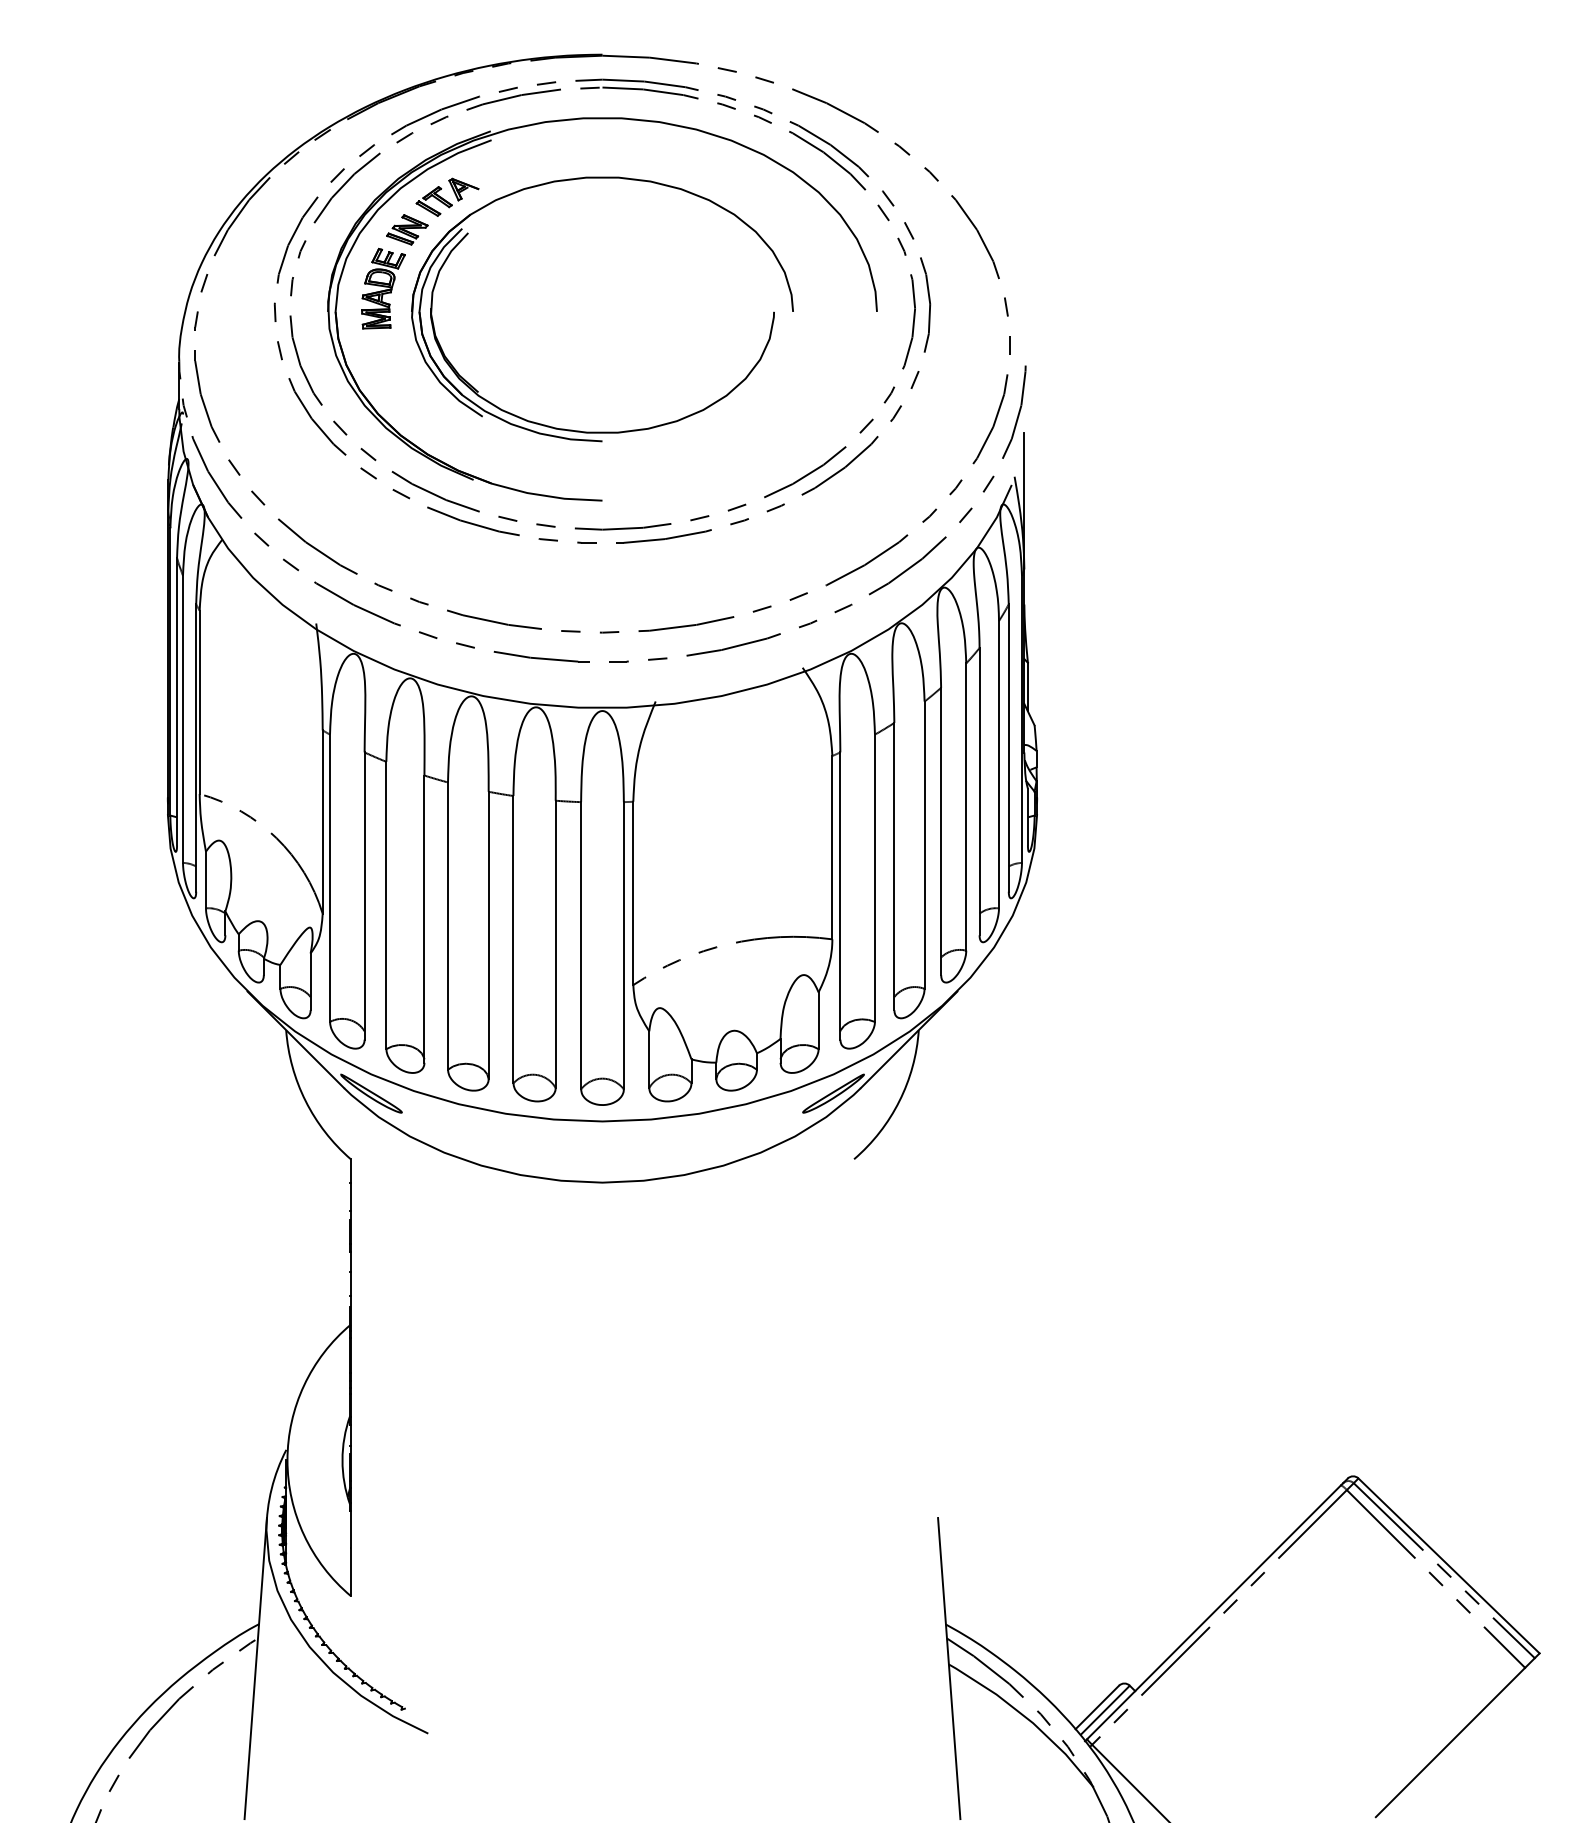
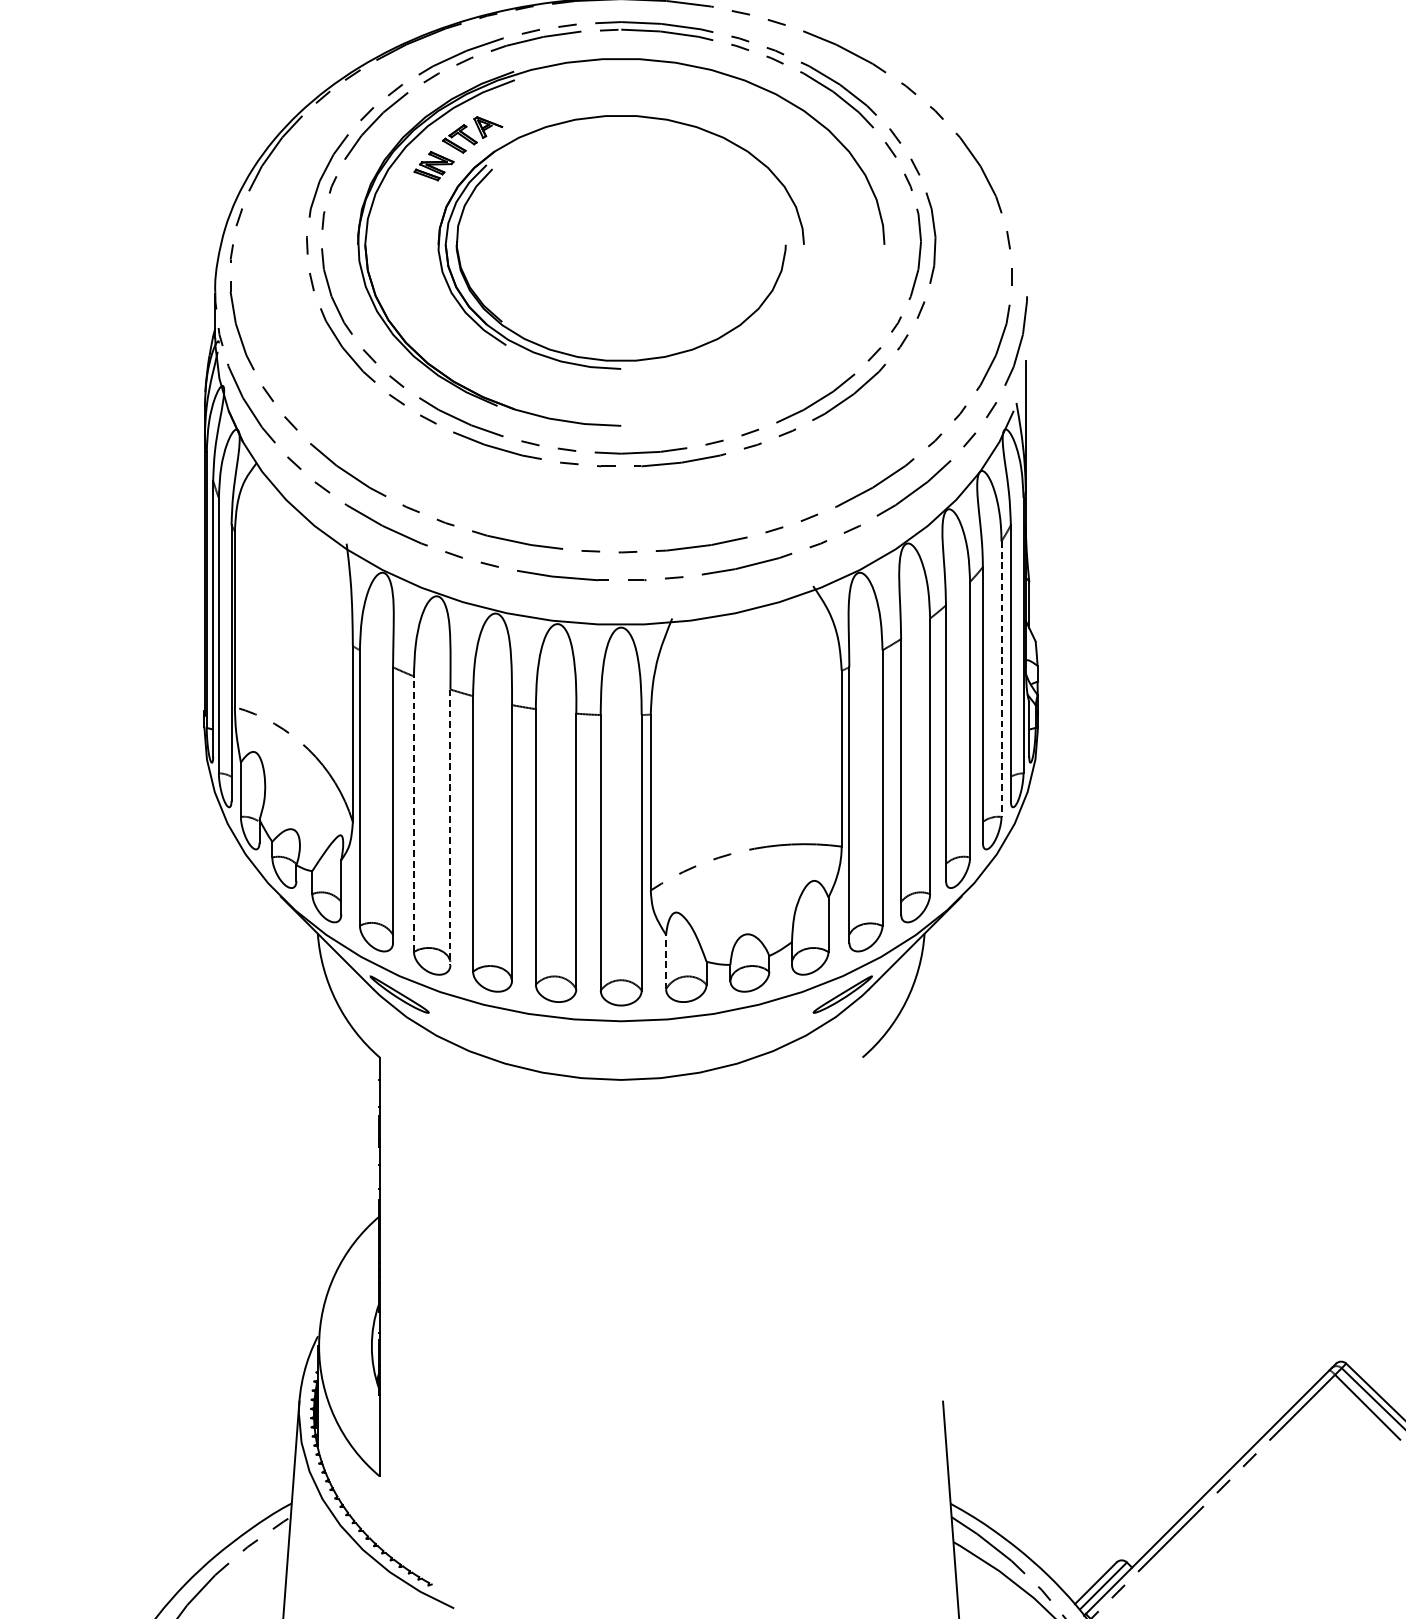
part: (383, 288) -> (411, 222), removed
line: (999, 764) -> (1001, 678), solid -> dashed
line: (386, 905) -> (414, 814), solid -> dashed
line: (424, 919) -> (450, 827), solid -> dashed
line: (649, 1059) -> (666, 961), solid -> dashed

